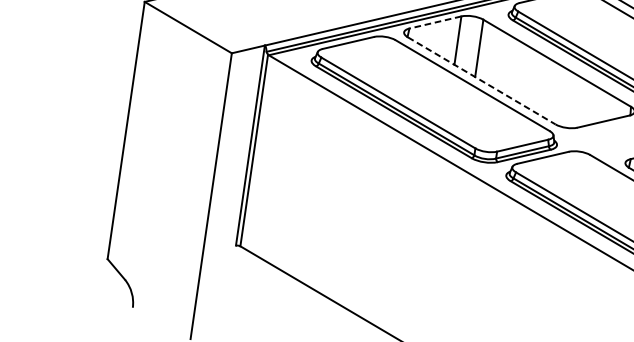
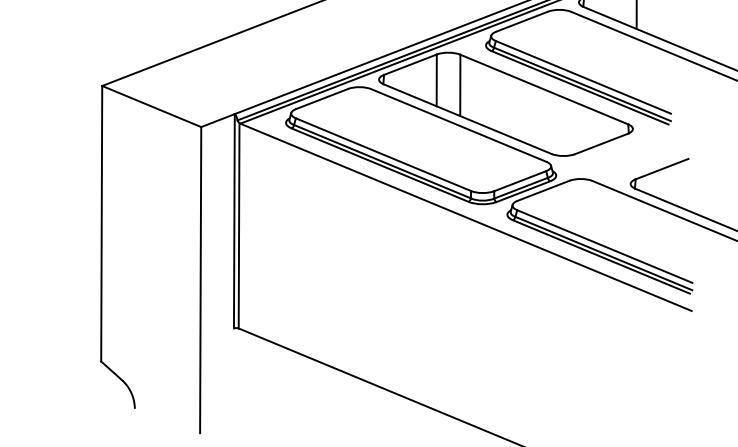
line: (434, 22) -> (409, 64), dashed -> solid
line: (481, 81) -> (467, 119), dashed -> solid

